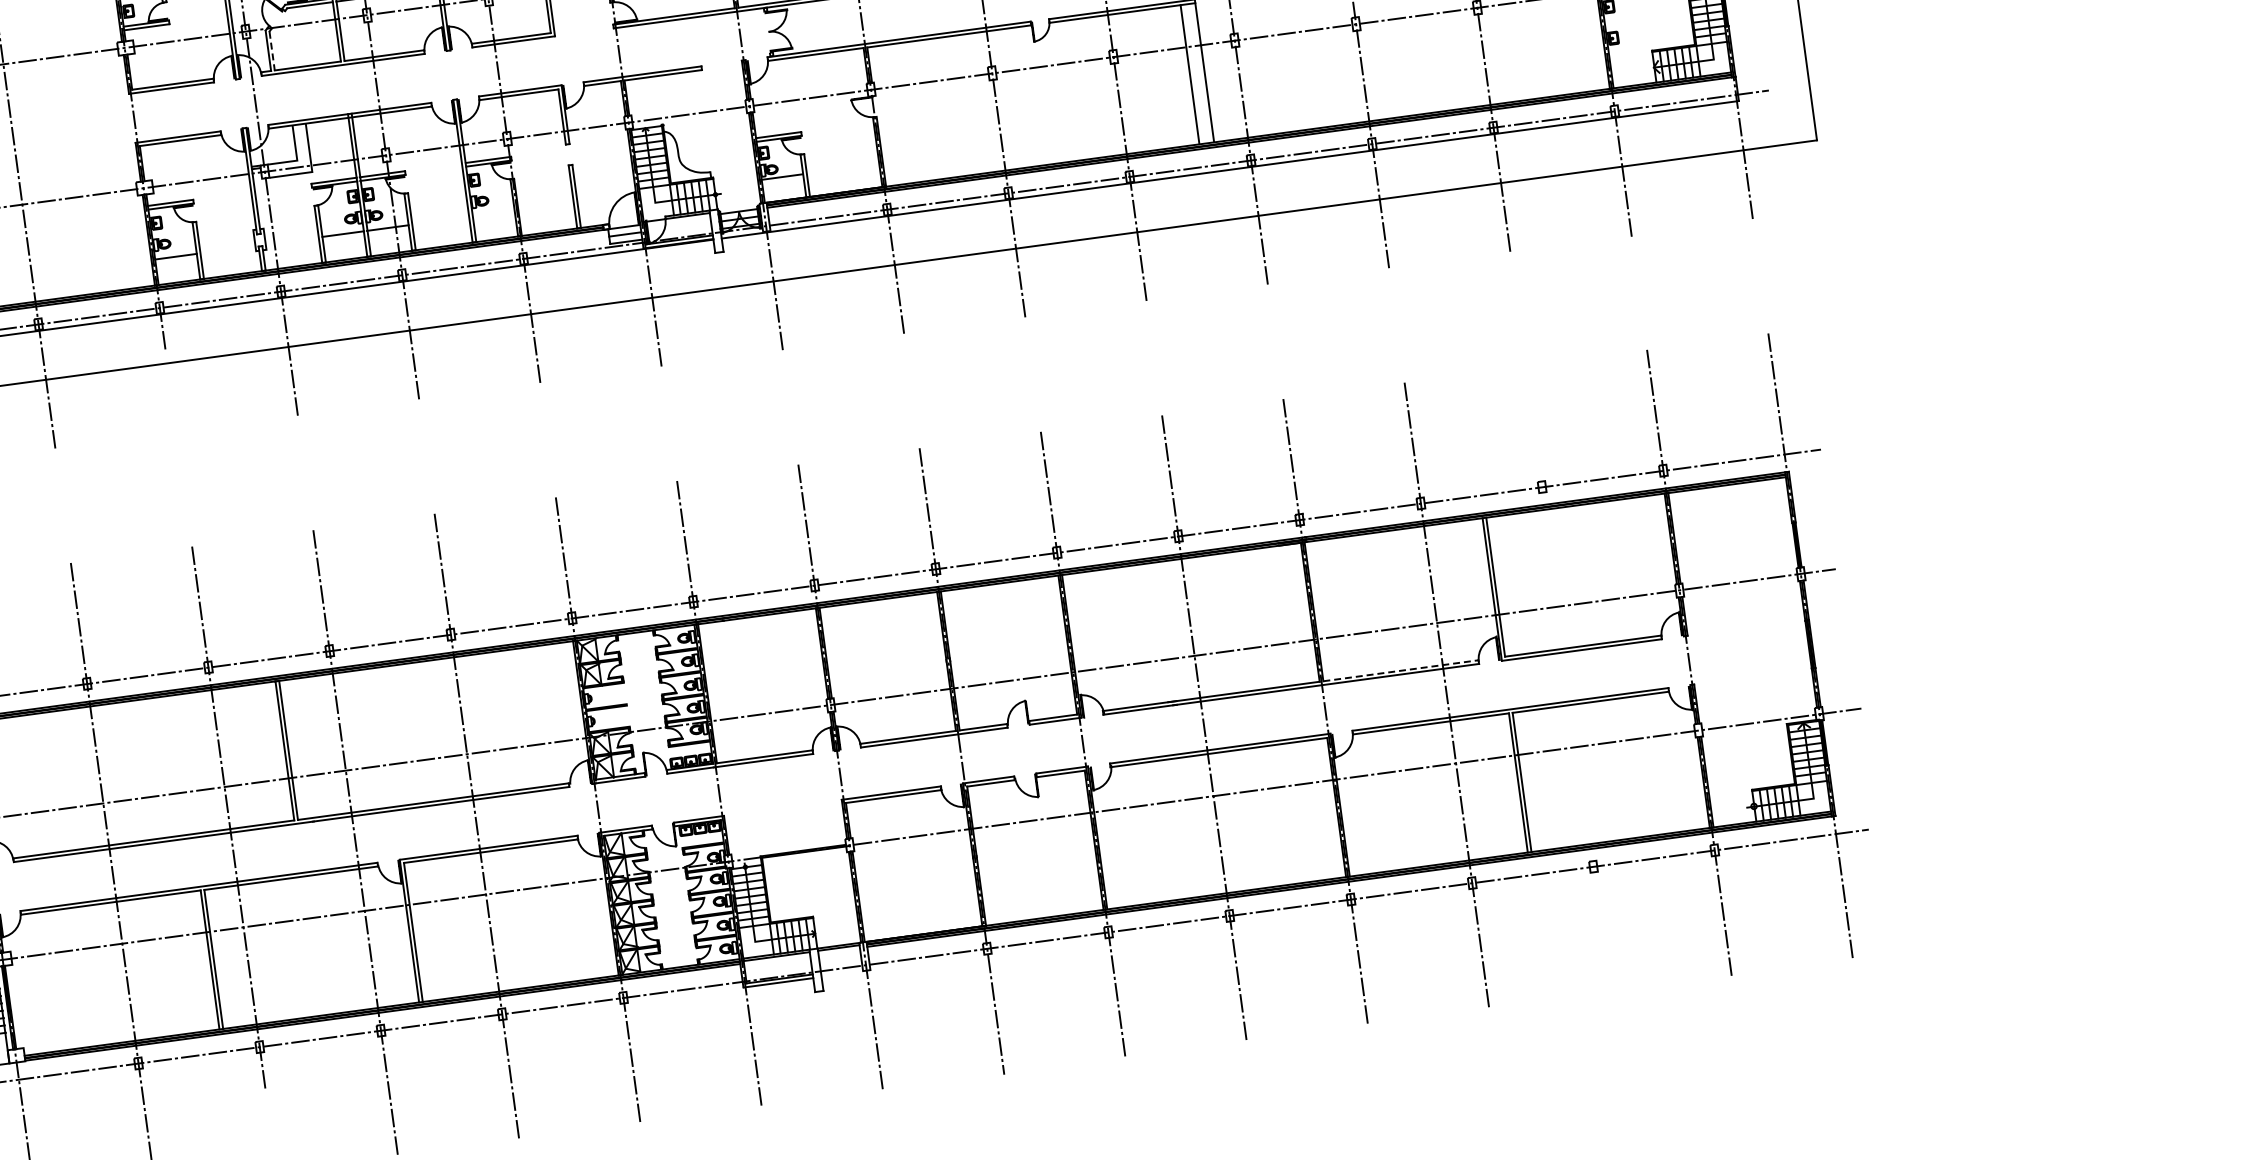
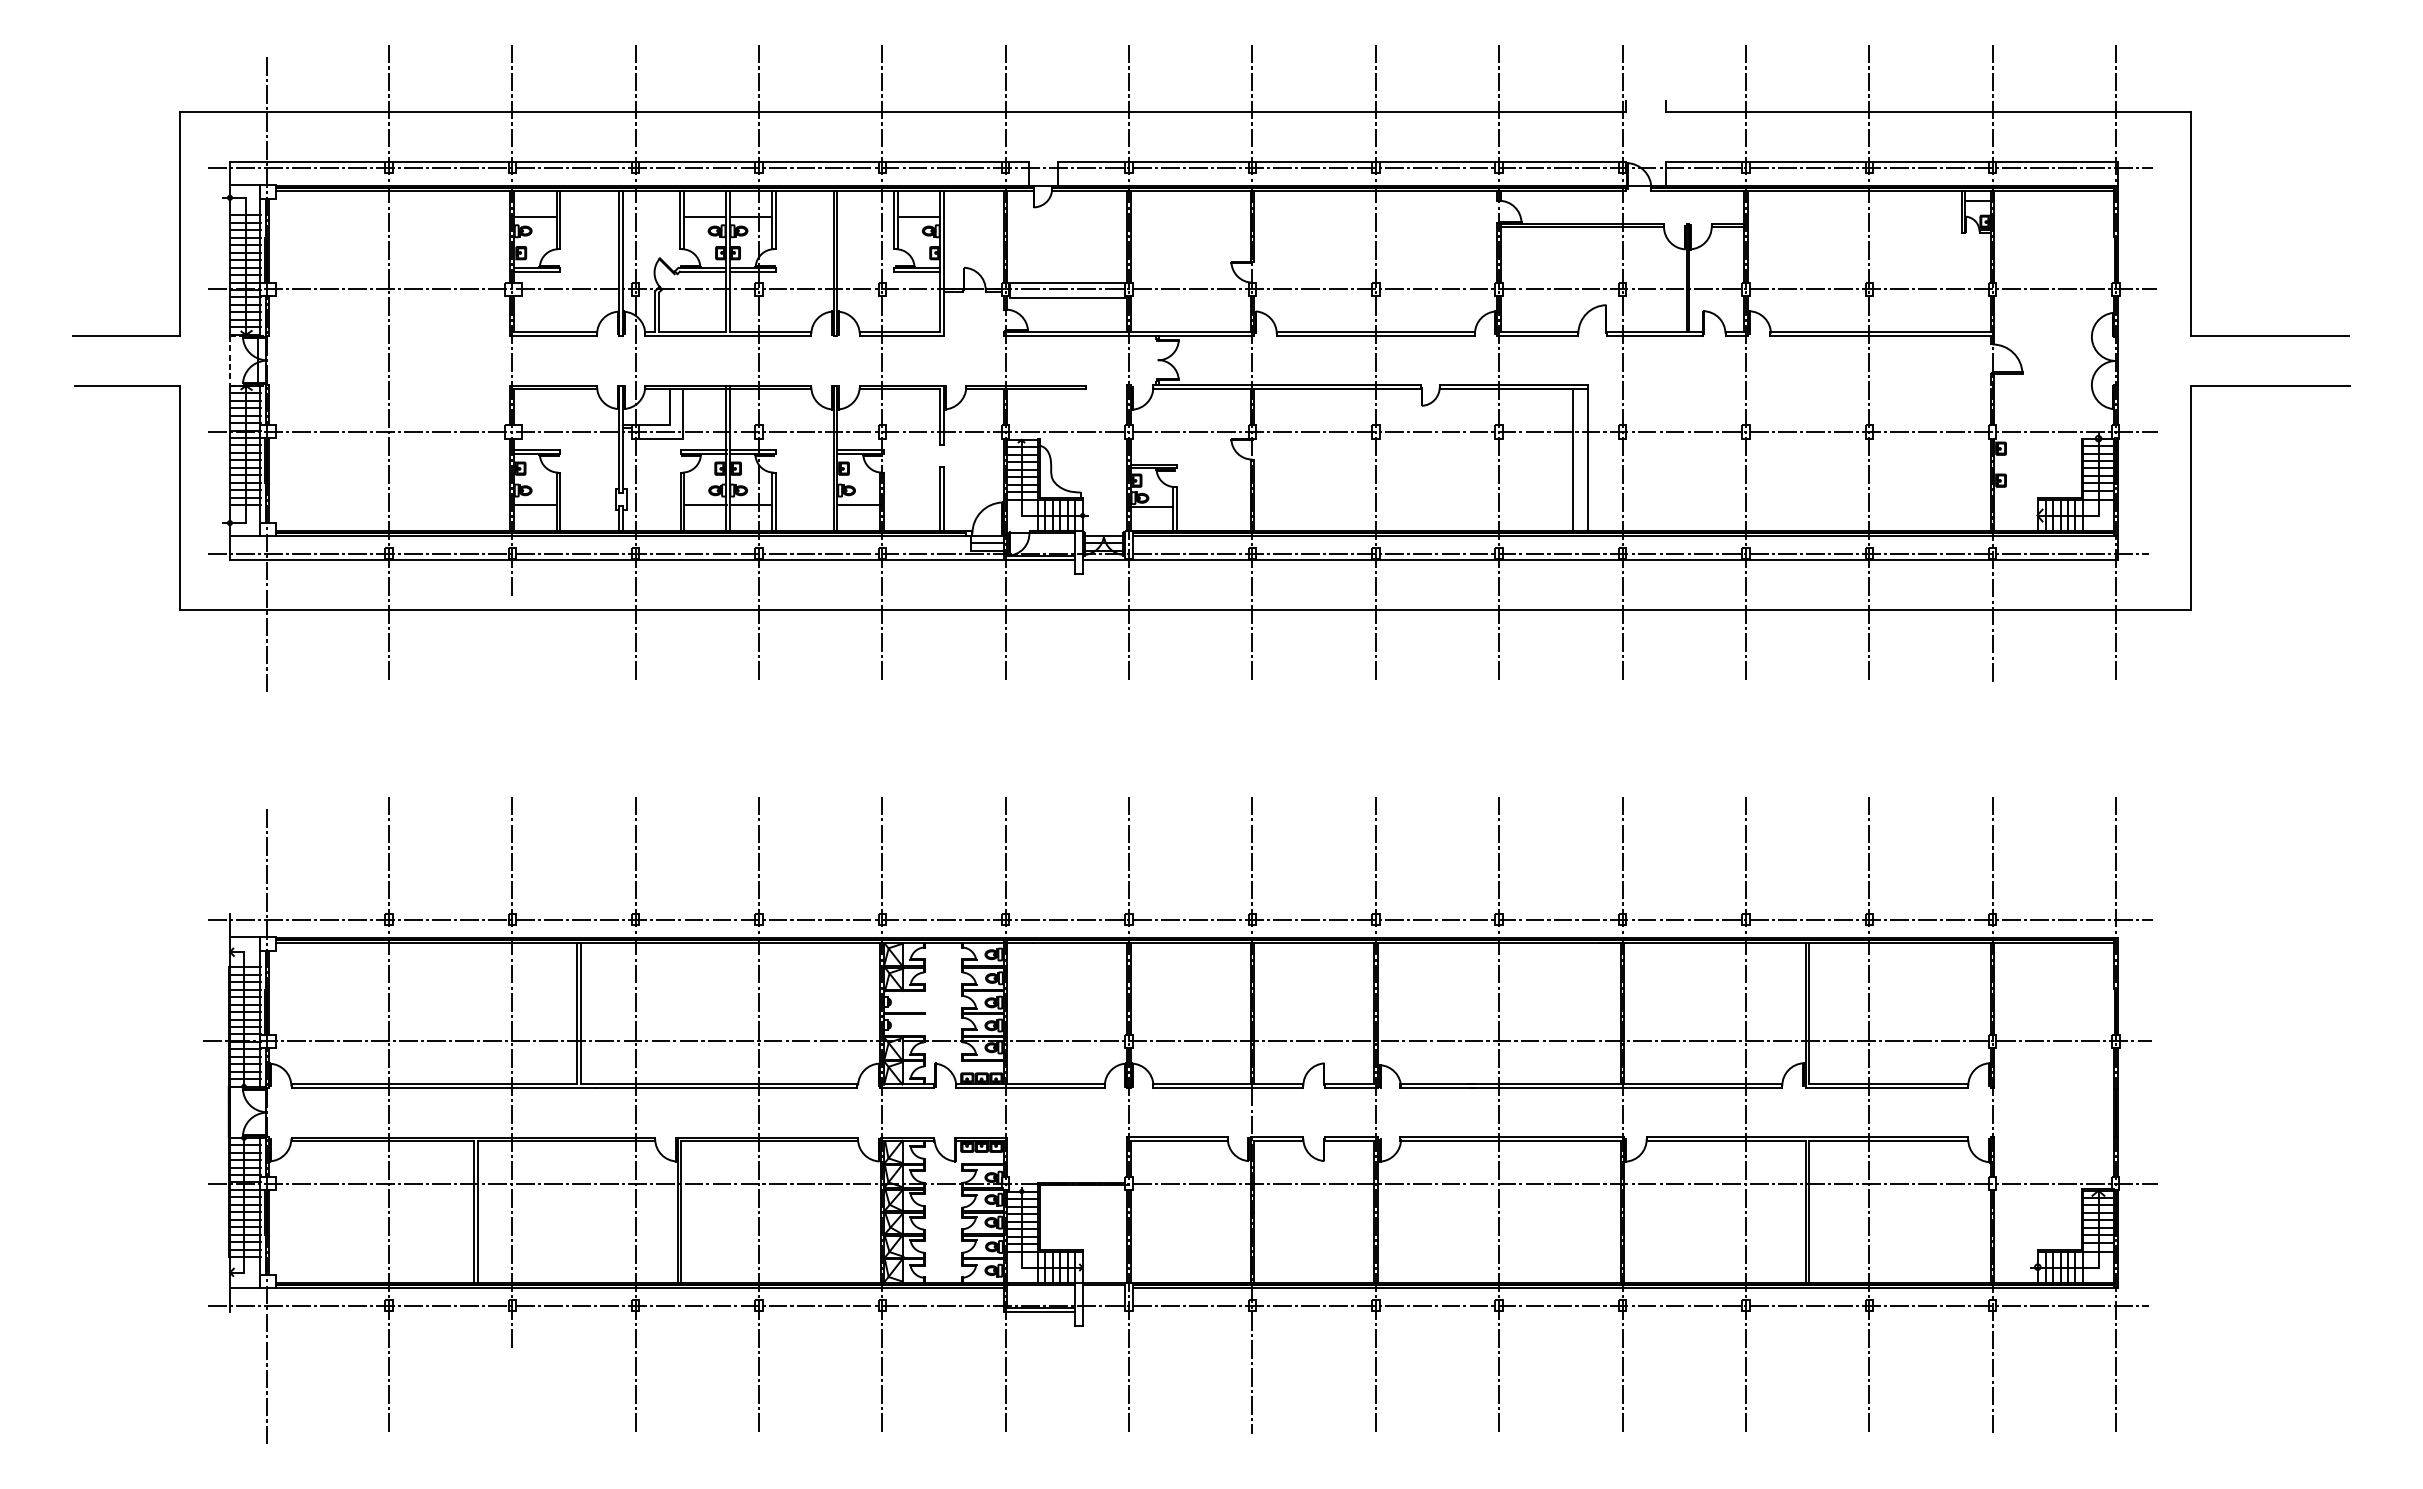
line: (272, 51) -> (659, 312), dashed -> solid
line: (493, 213) -> (858, 504), added
line: (1401, 670) -> (1703, 1083), dashed -> solid
line: (1568, 678) -> (1869, 1114), added

